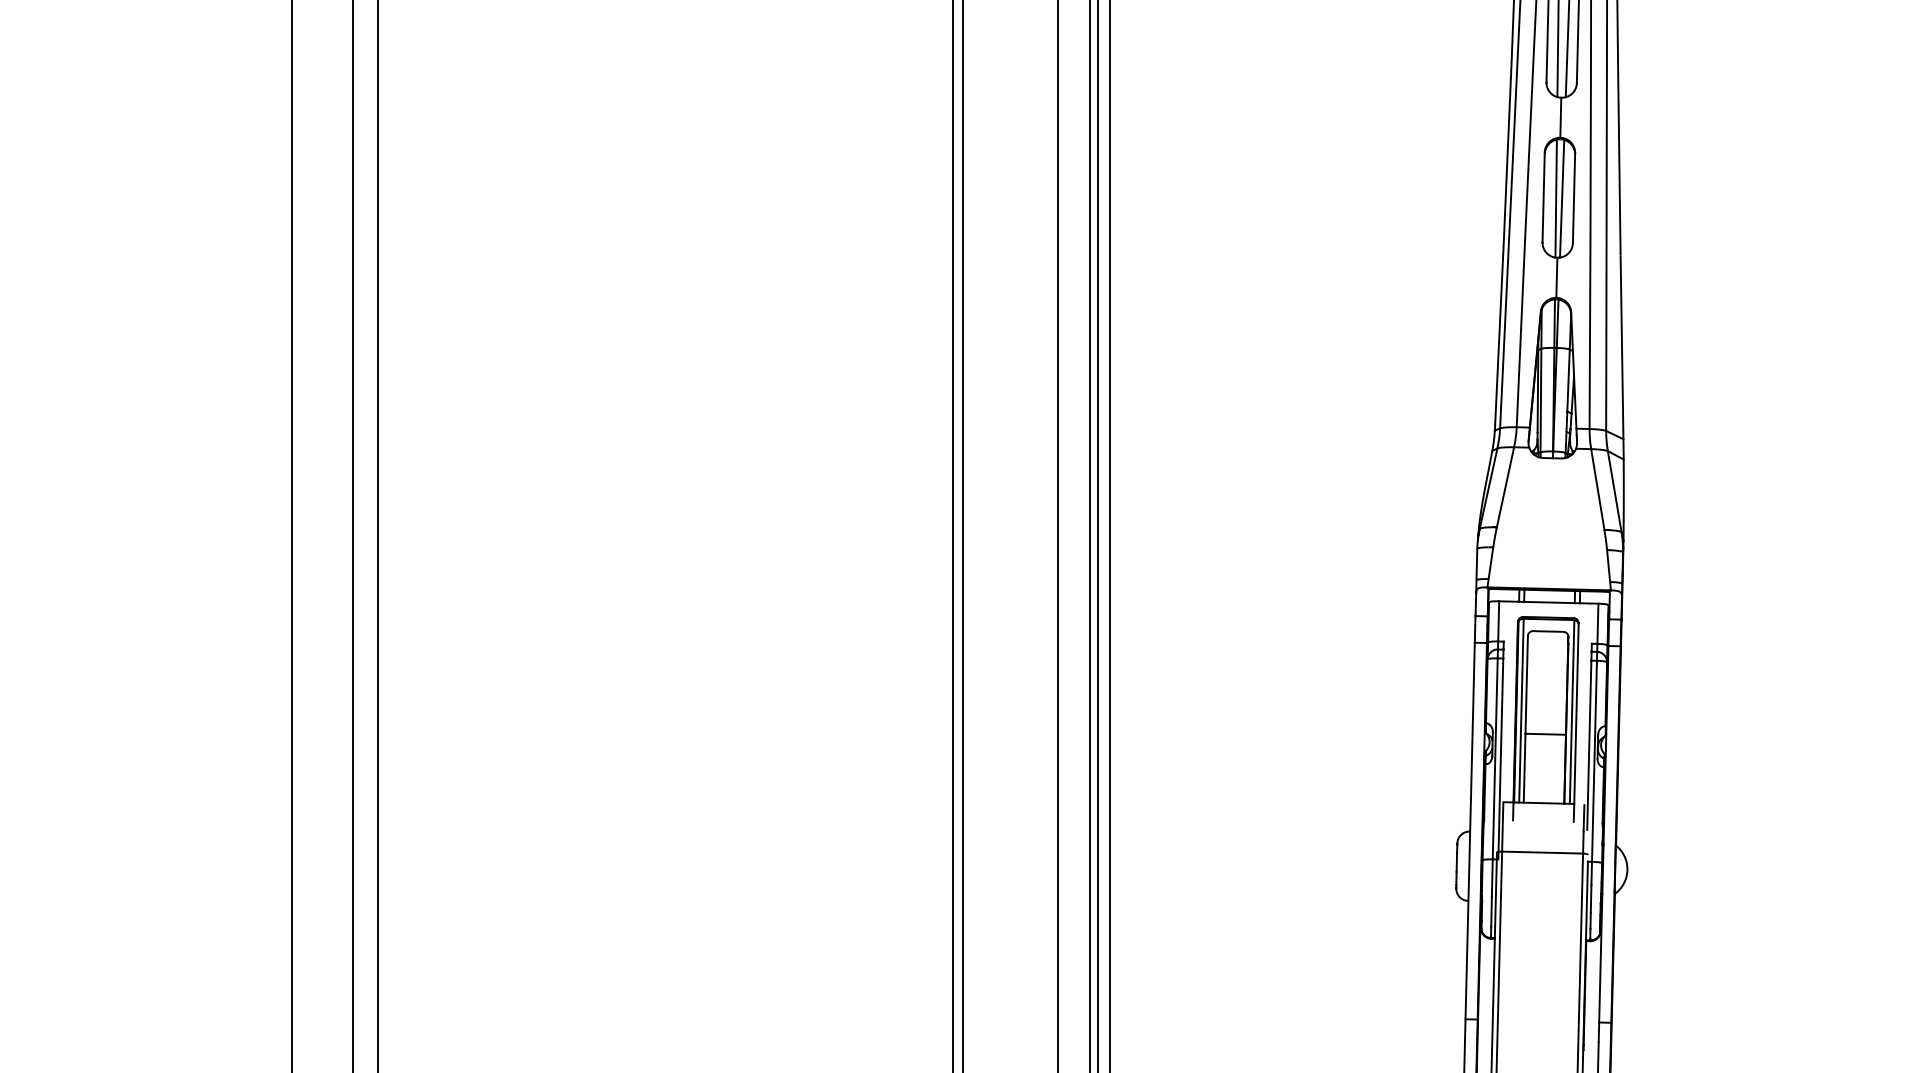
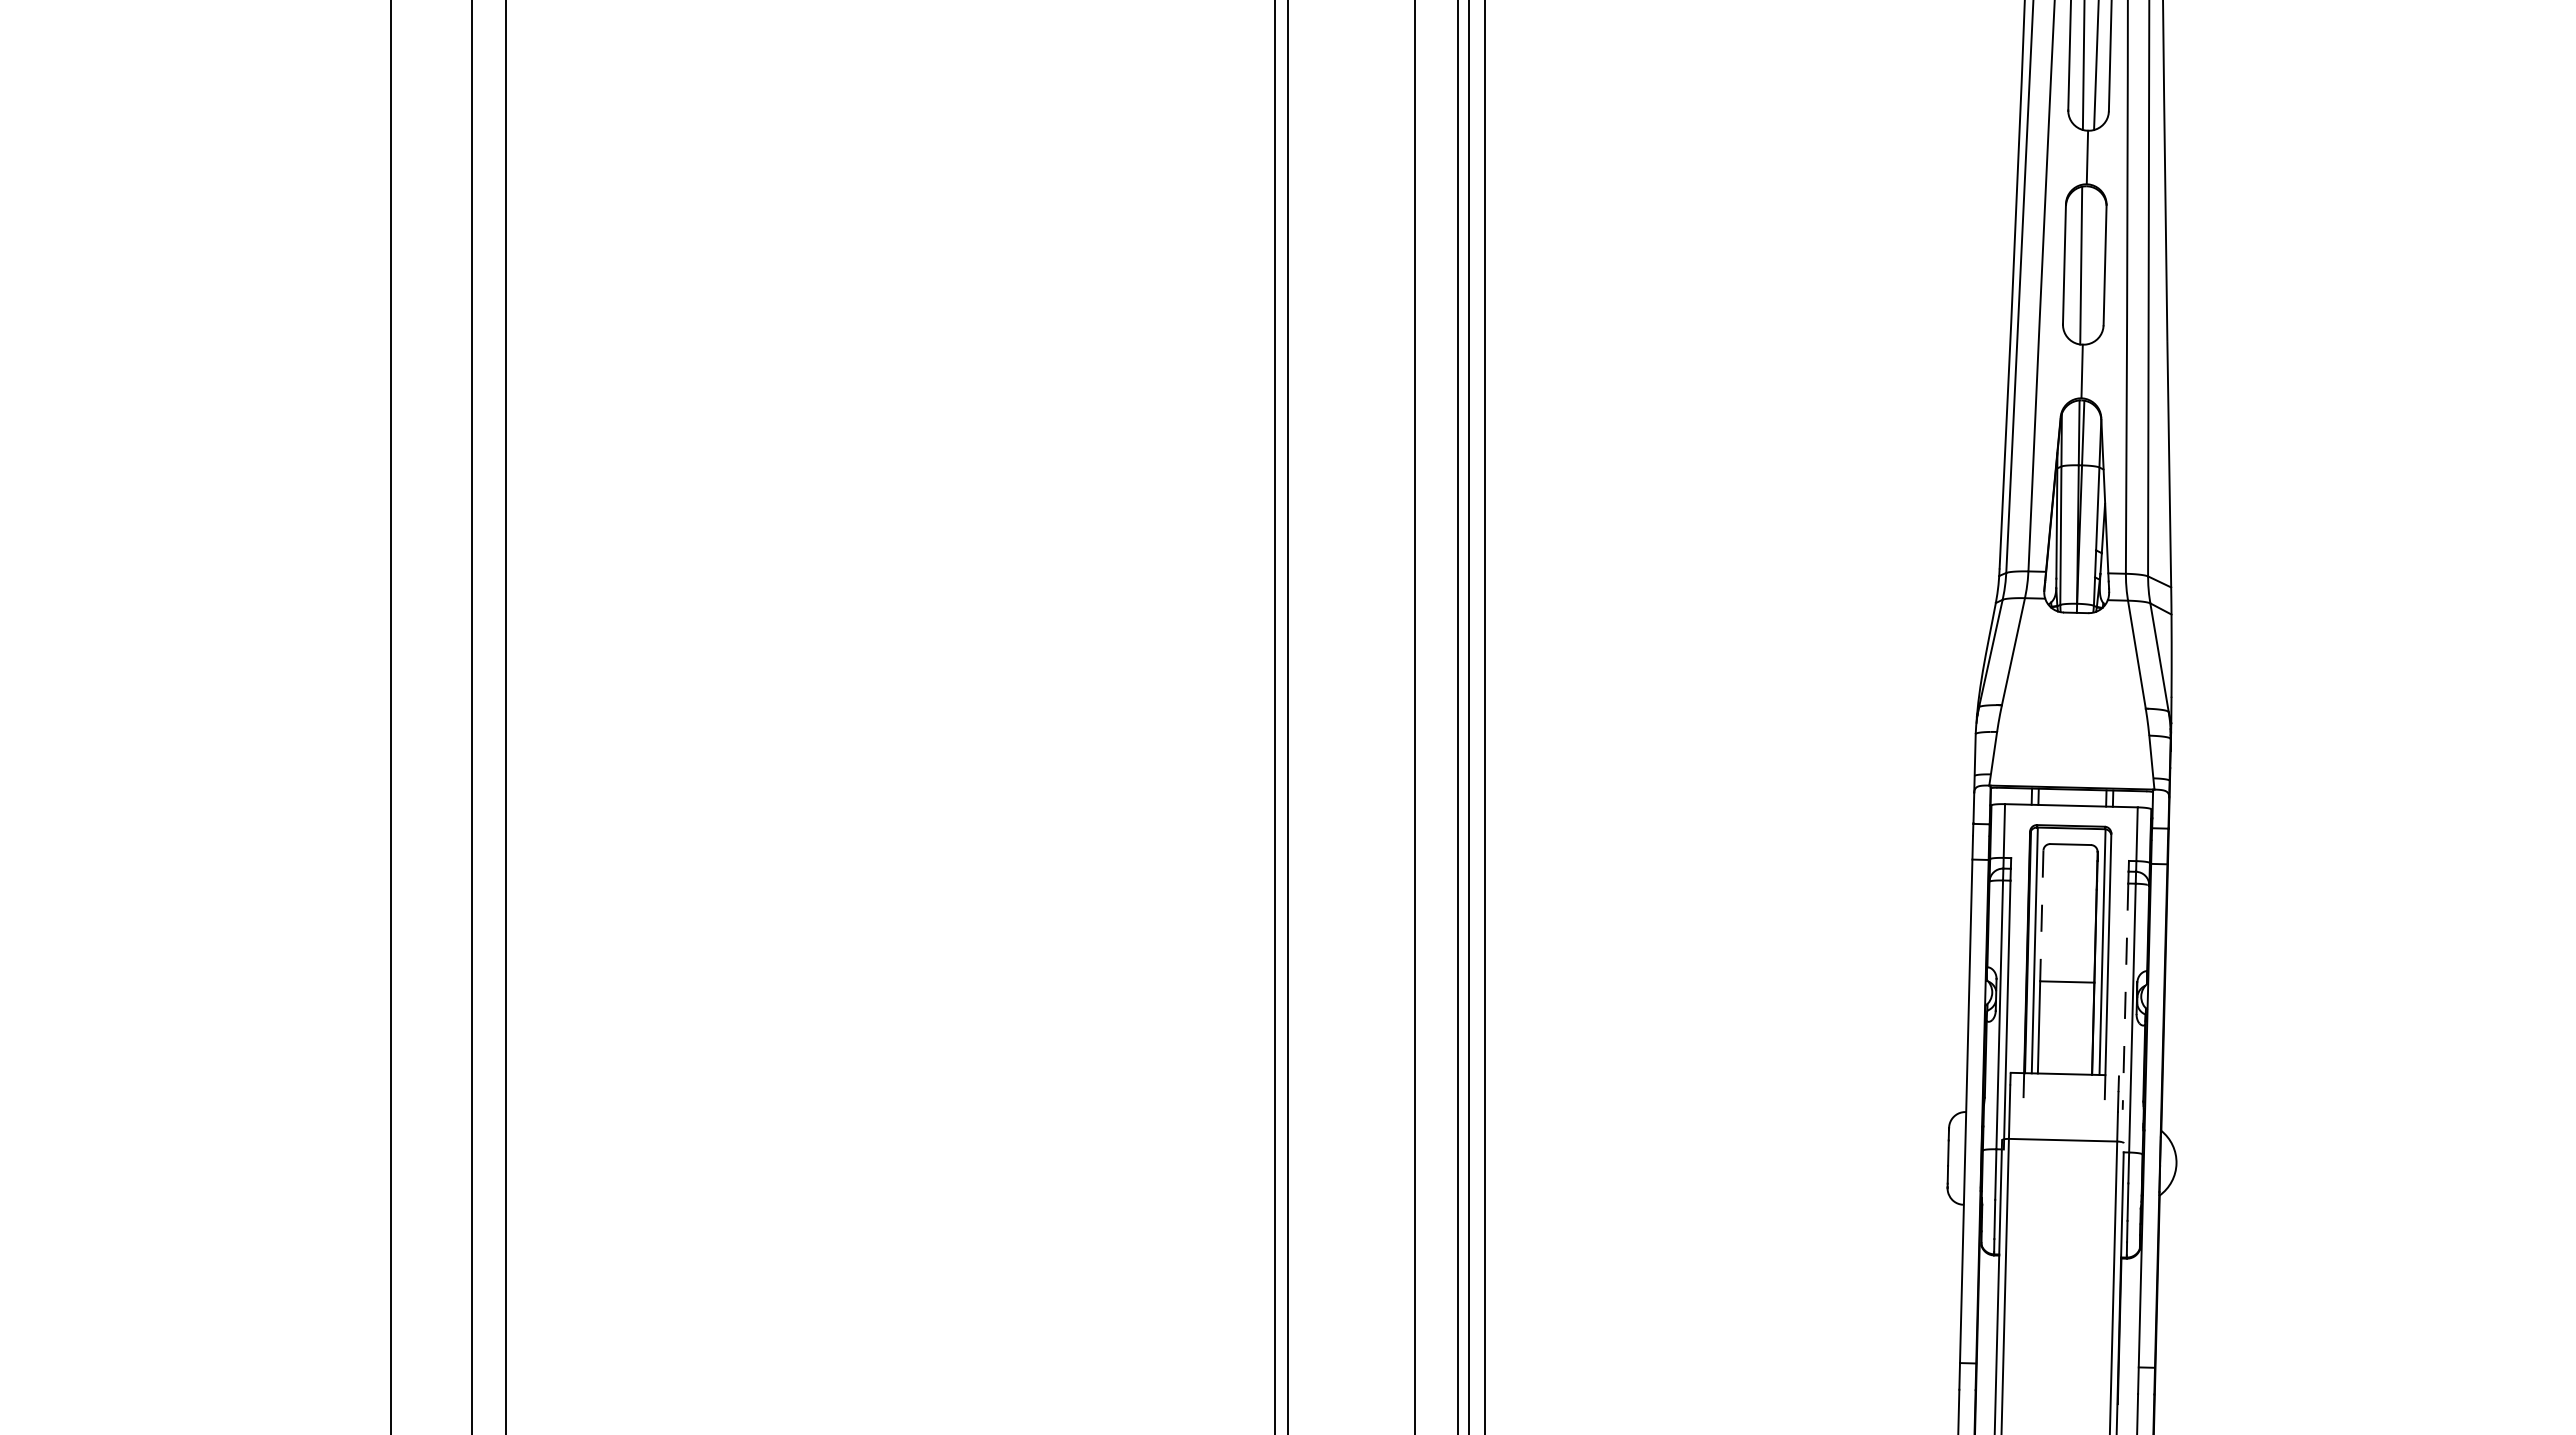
line: (1562, 198) -> (2089, 265), removed
line: (1526, 685) -> (2041, 916), solid -> dashed
line: (1589, 745) -> (2125, 997), solid -> dashed

